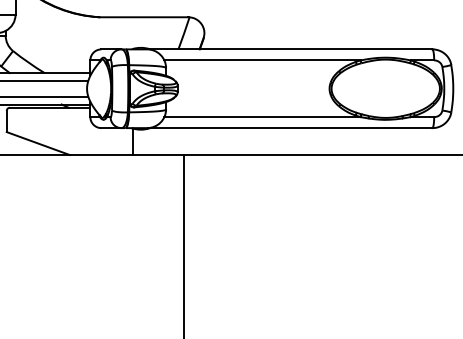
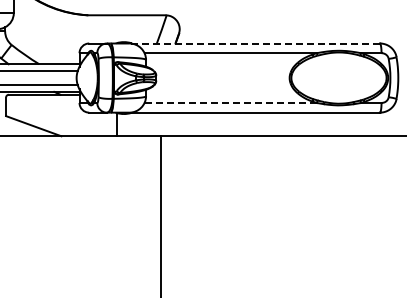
line: (289, 49) -> (254, 43), solid -> dashed
line: (262, 116) -> (230, 102), solid -> dashed

